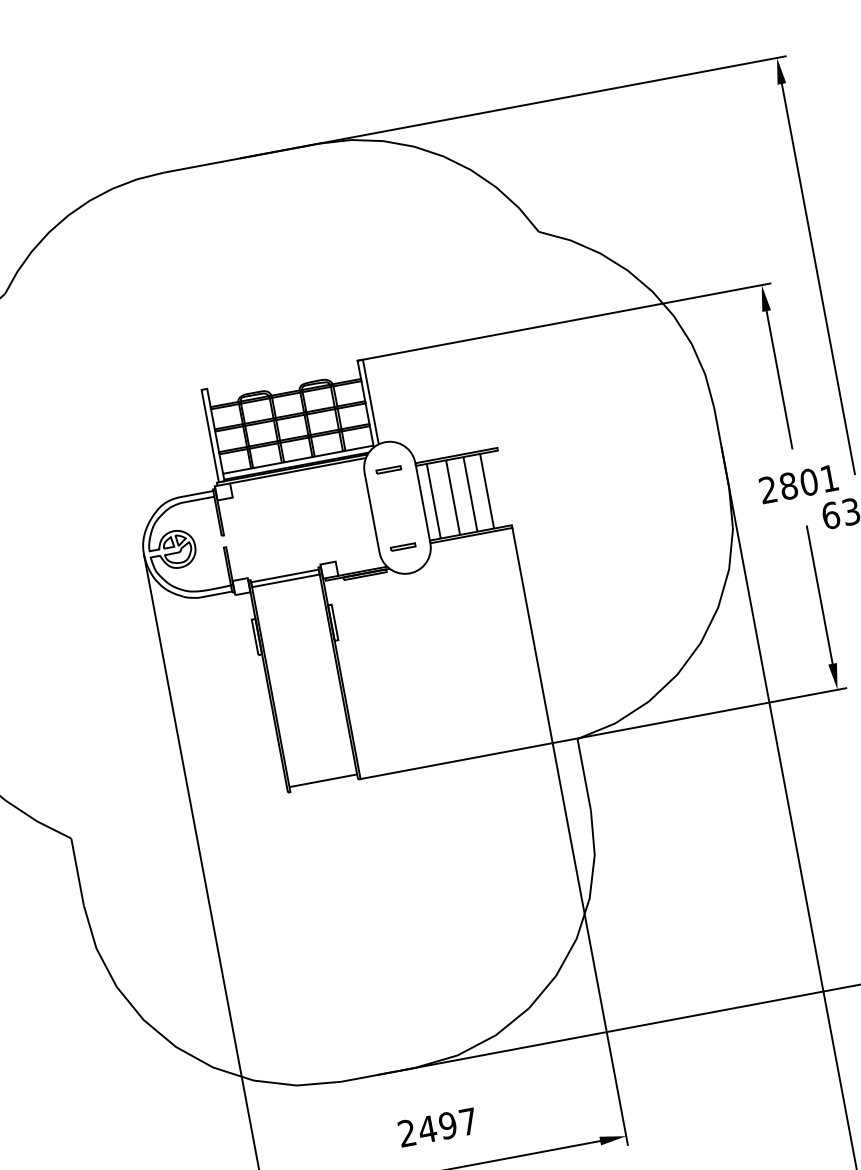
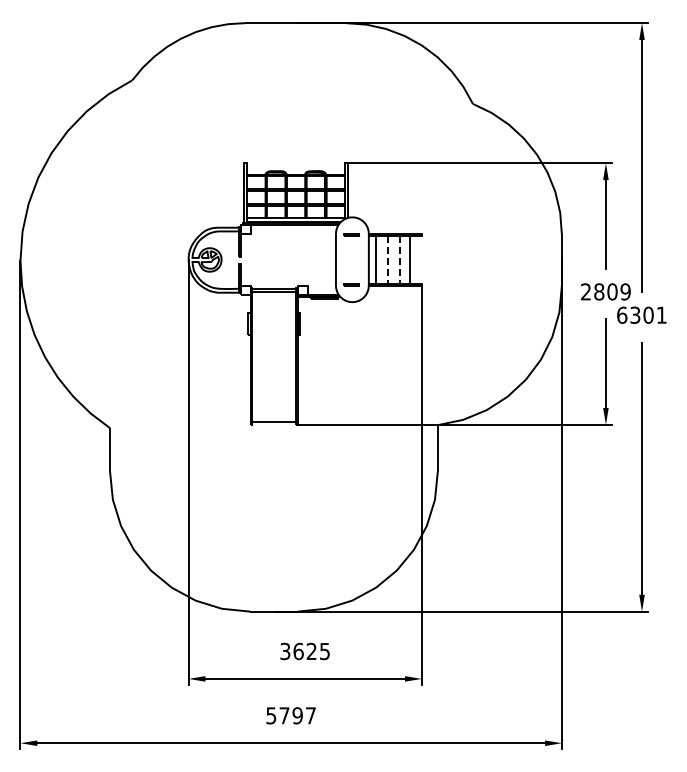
text: (829, 477) -> (625, 291), 2801 -> 2809
line: (470, 495) -> (399, 260), solid -> dashed
line: (453, 498) -> (388, 260), solid -> dashed
text: (436, 1127) -> (304, 651), 2497 -> 3625

